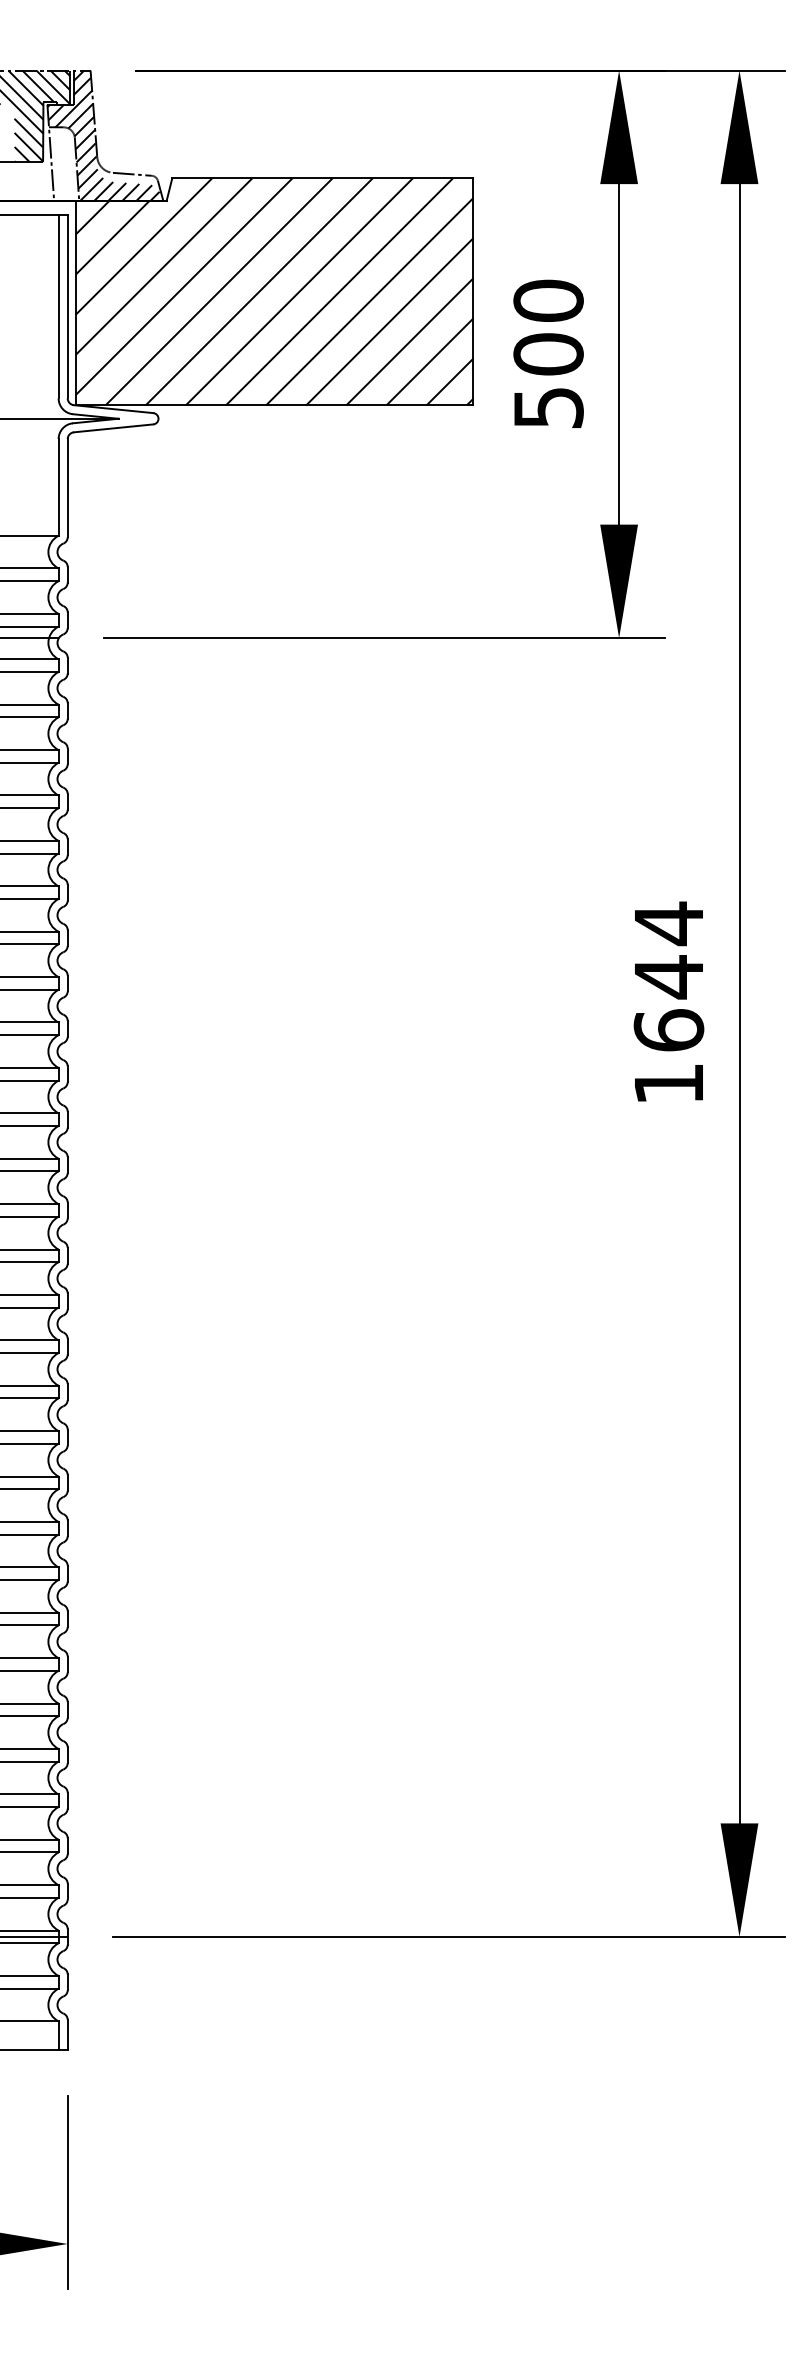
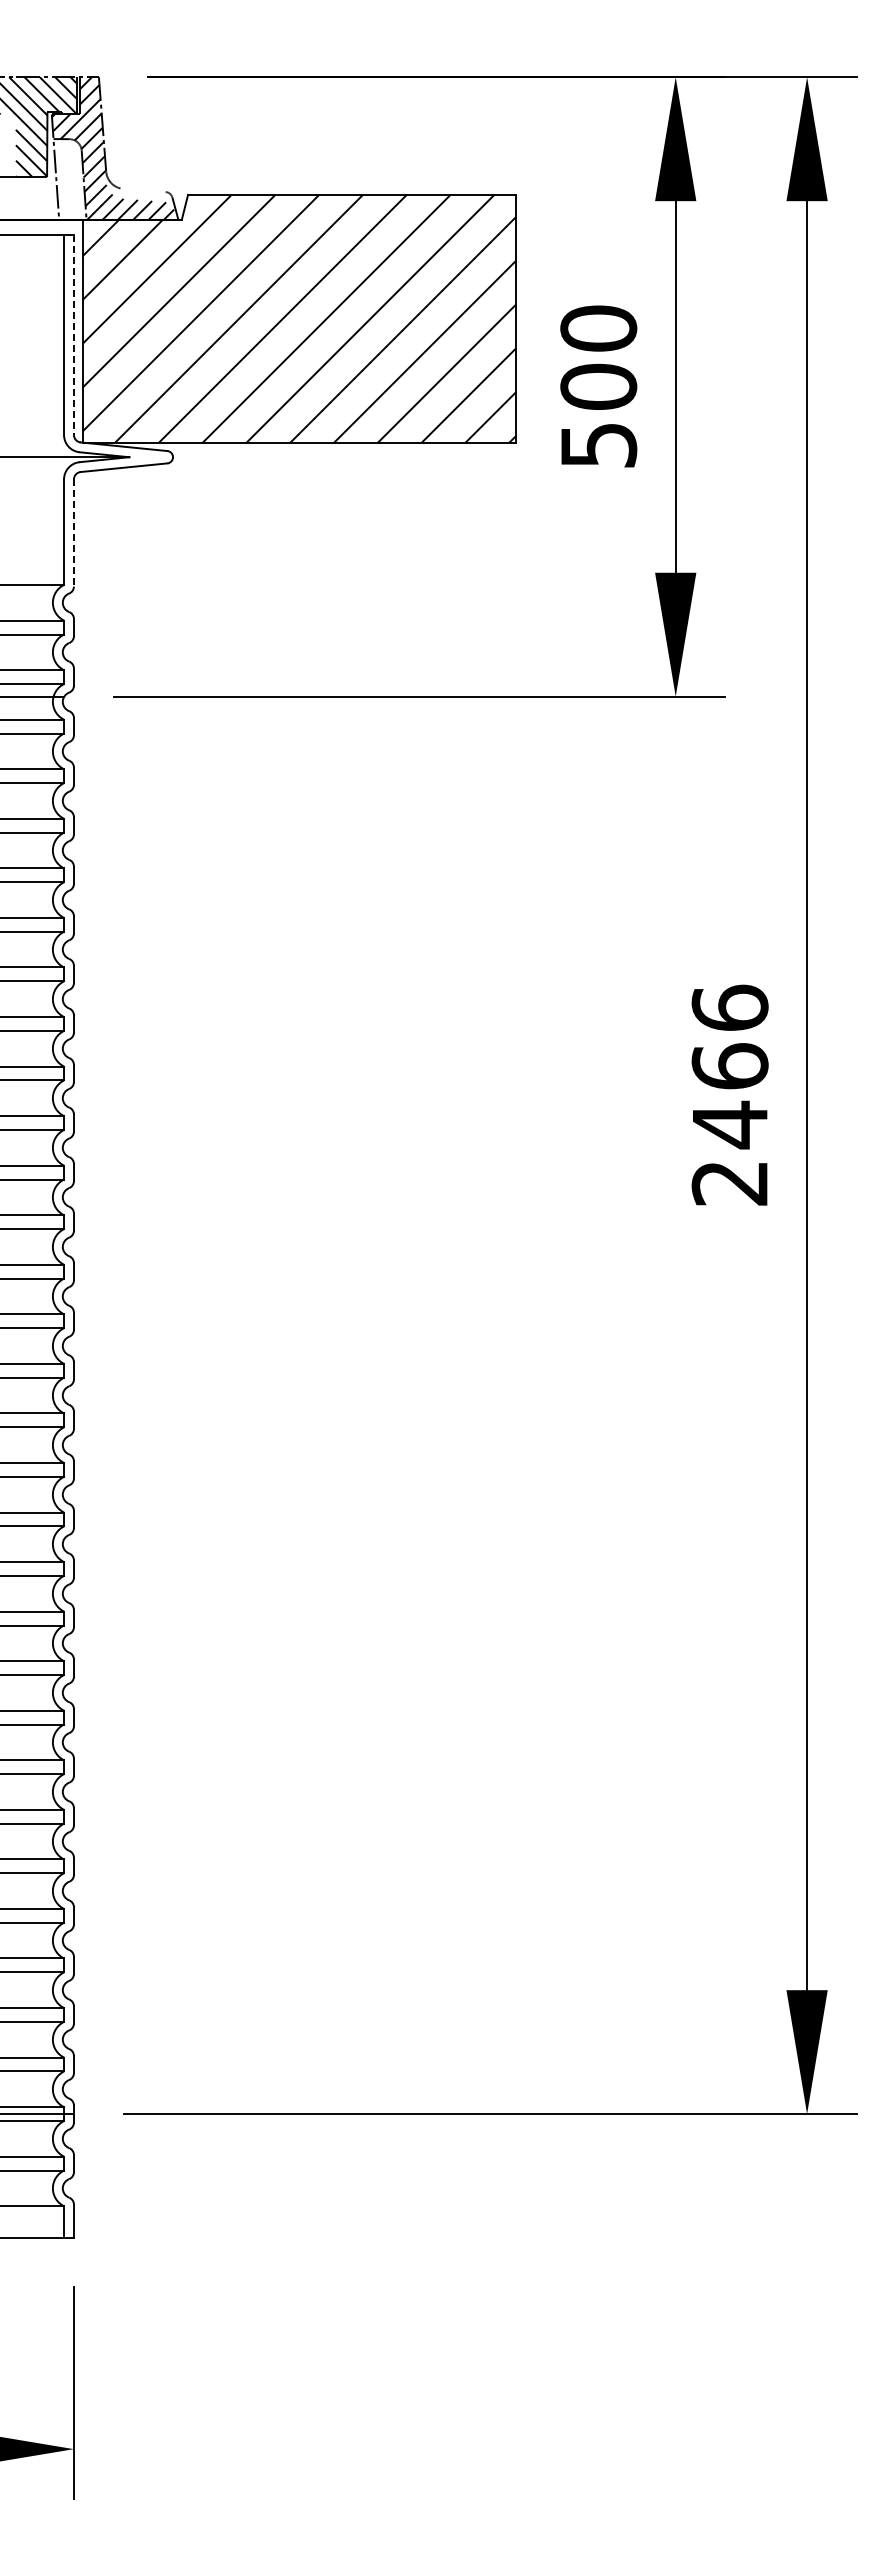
line: (132, 174) -> (144, 190), removed
line: (67, 307) -> (73, 335), solid -> dashed
line: (67, 488) -> (73, 533), solid -> dashed
text: (668, 1002) -> (729, 1094), 1644 -> 2466

